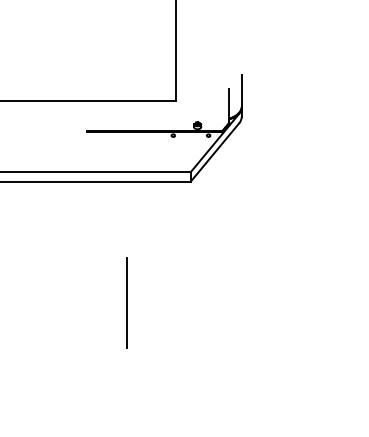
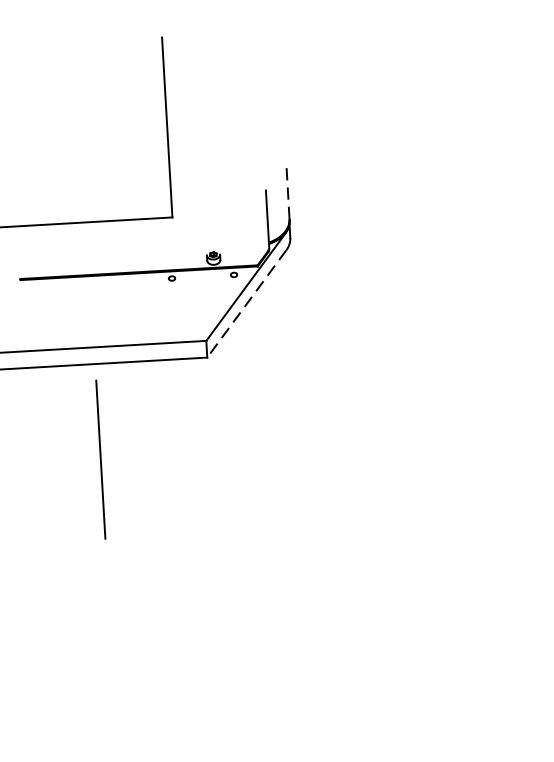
line: (241, 90) -> (287, 192), solid -> dashed
line: (214, 152) -> (246, 303), solid -> dashed
line: (126, 302) -> (99, 458), moved

